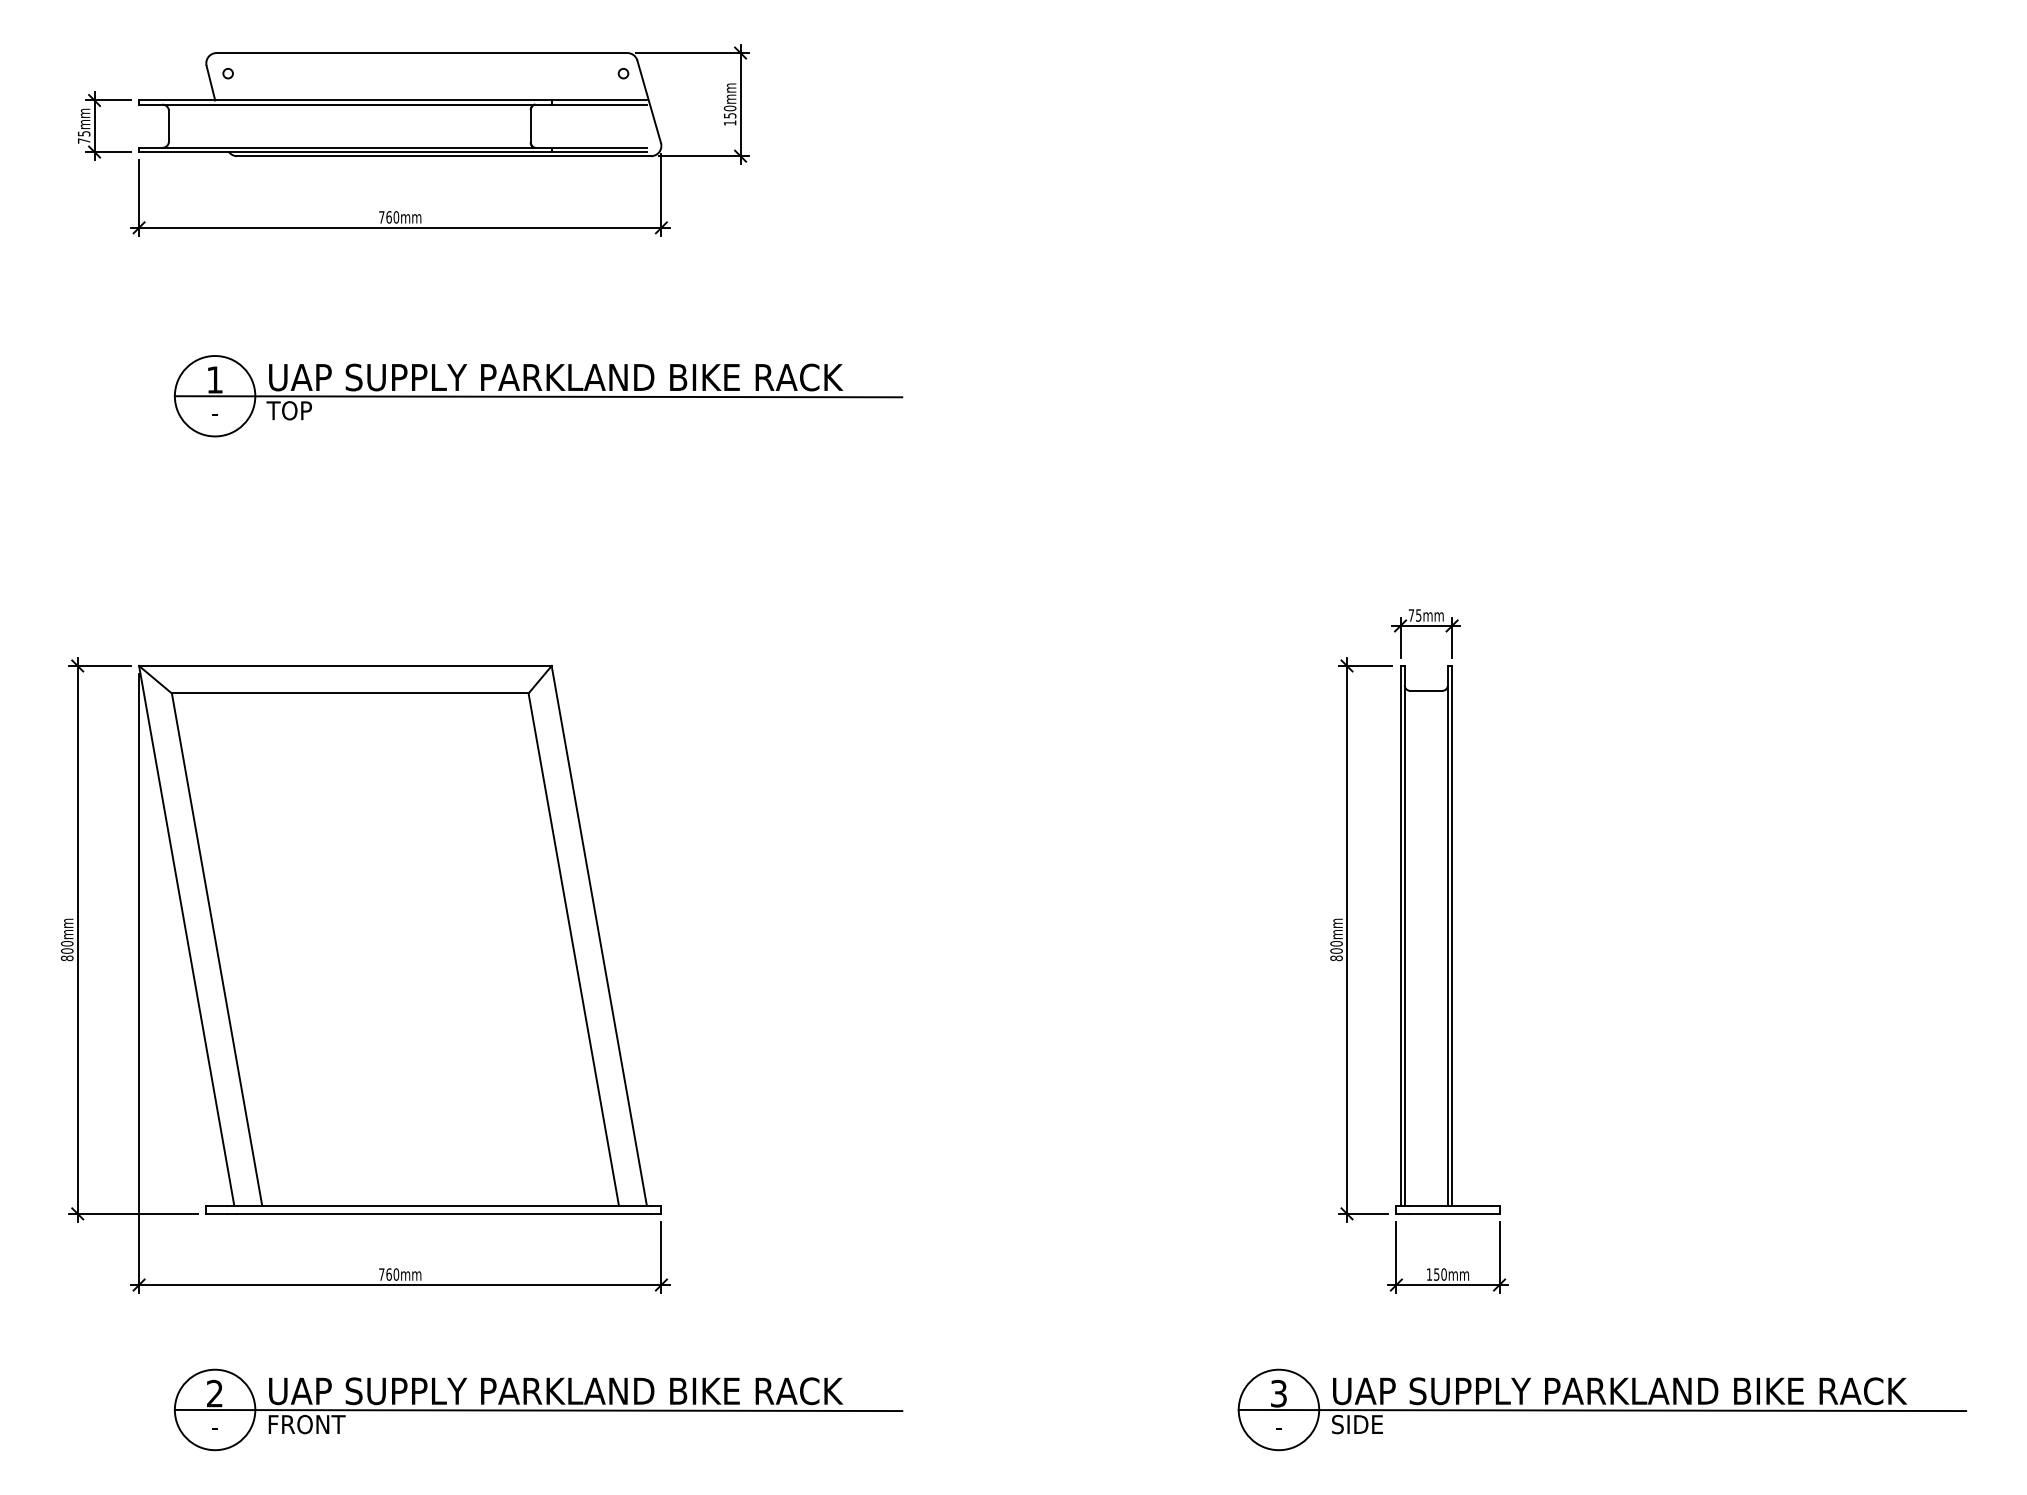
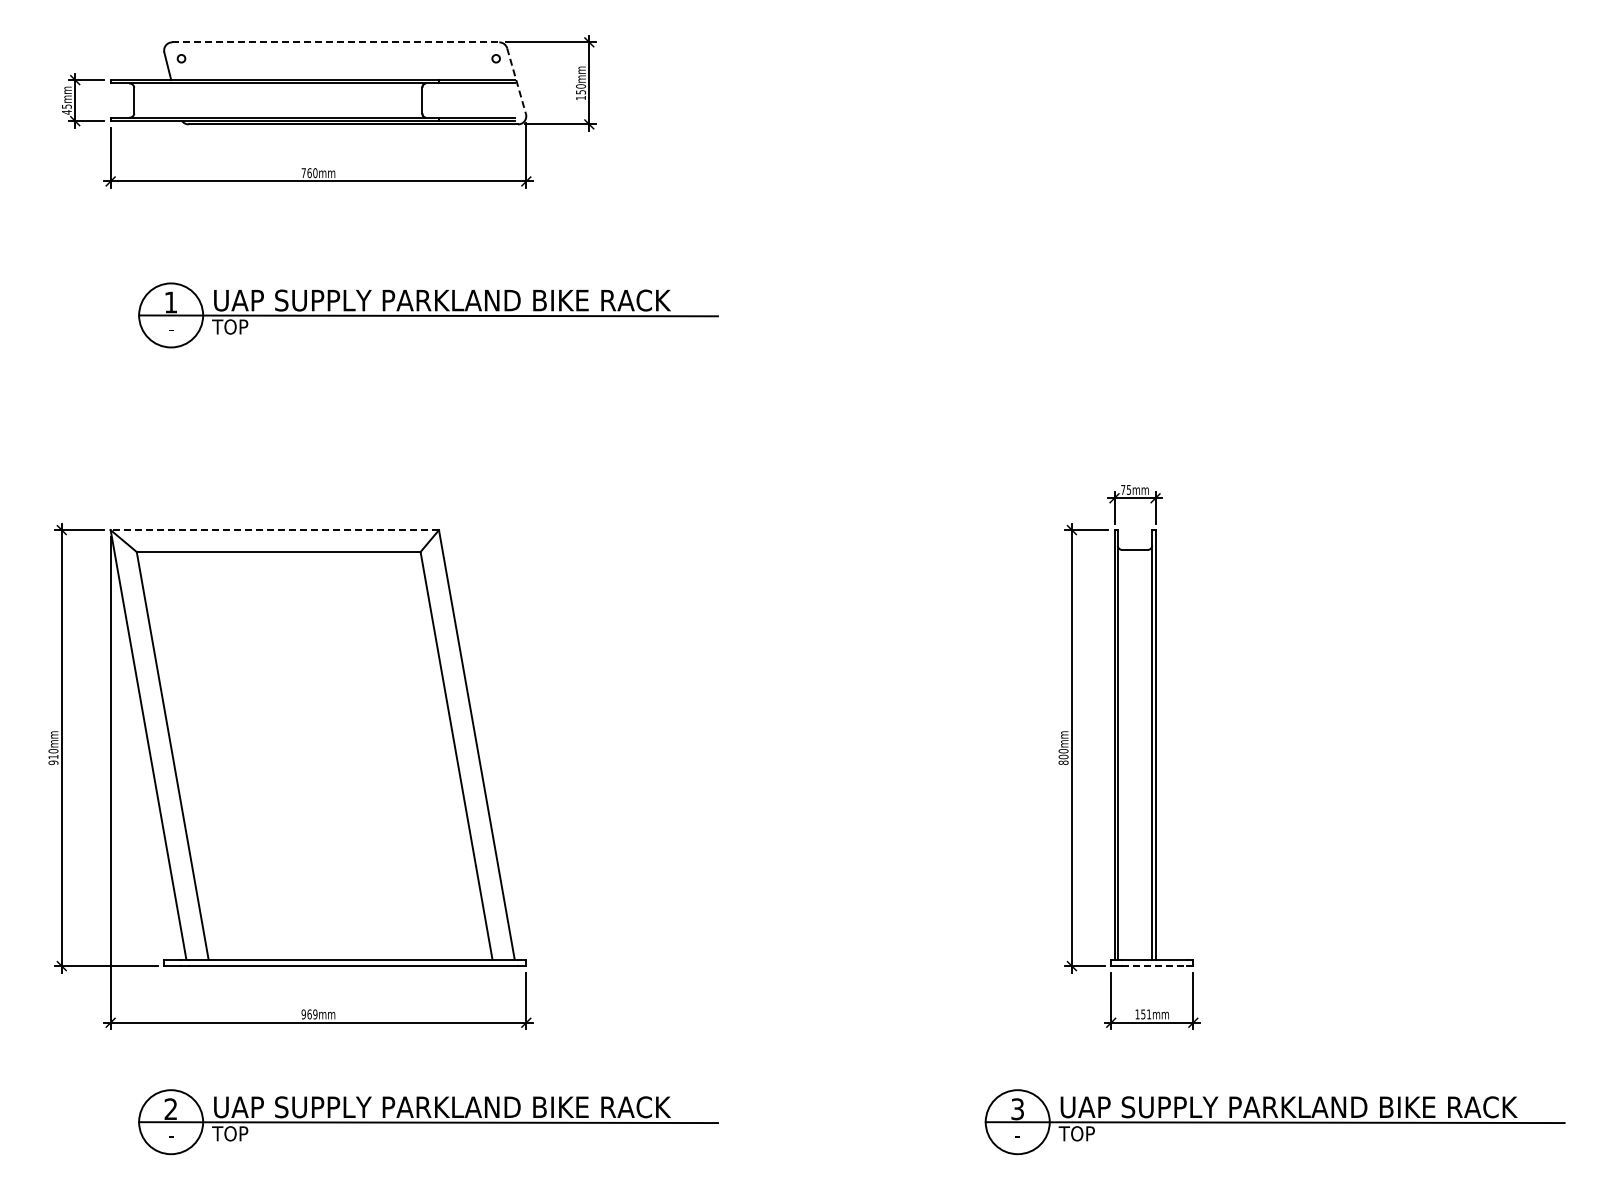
line: (422, 53) -> (336, 42), solid -> dashed
line: (649, 102) -> (516, 81), solid -> dashed
text: (83, 141) -> (66, 112), 75mm -> 45mm
line: (344, 666) -> (274, 530), solid -> dashed
text: (67, 954) -> (53, 759), 800mm -> 910mm
line: (1450, 1214) -> (1154, 966), solid -> dashed
text: (388, 1274) -> (309, 1014), 760mm -> 969mm
text: (1444, 1274) -> (1149, 1014), 150mm -> 151mm
text: (306, 1424) -> (243, 1133), FRONT -> TOP
text: (1356, 1424) -> (1079, 1133), SIDE -> TOP

